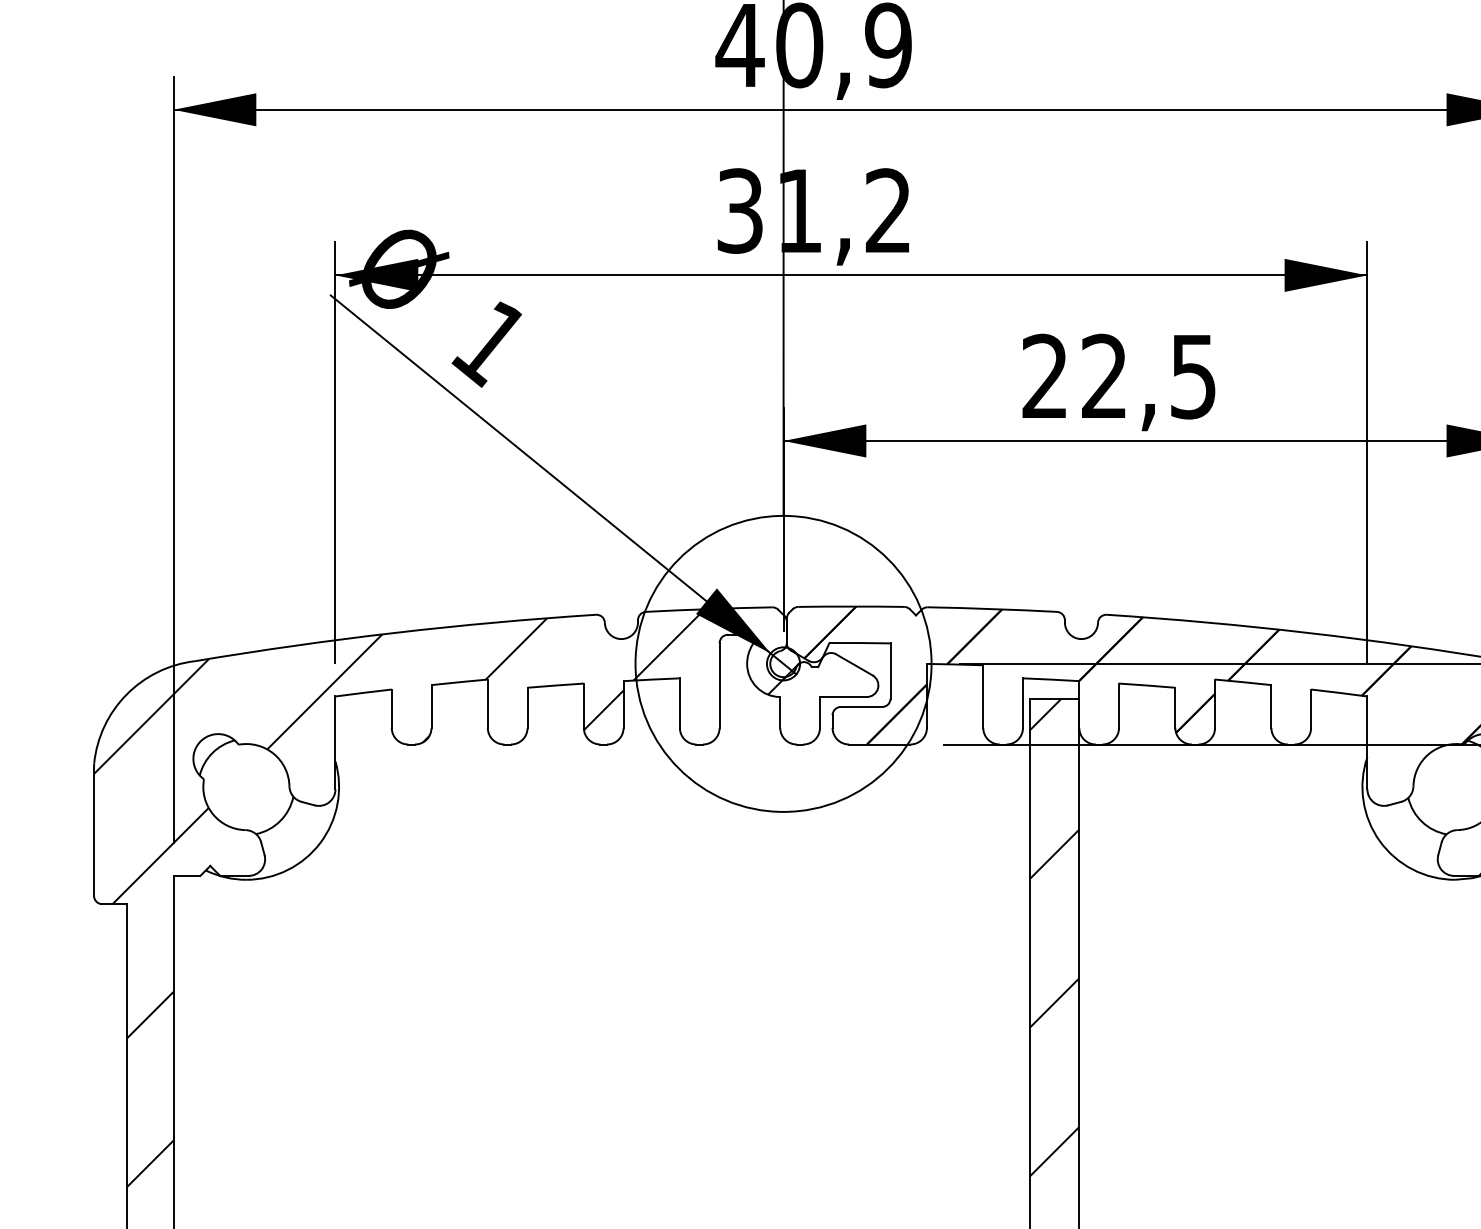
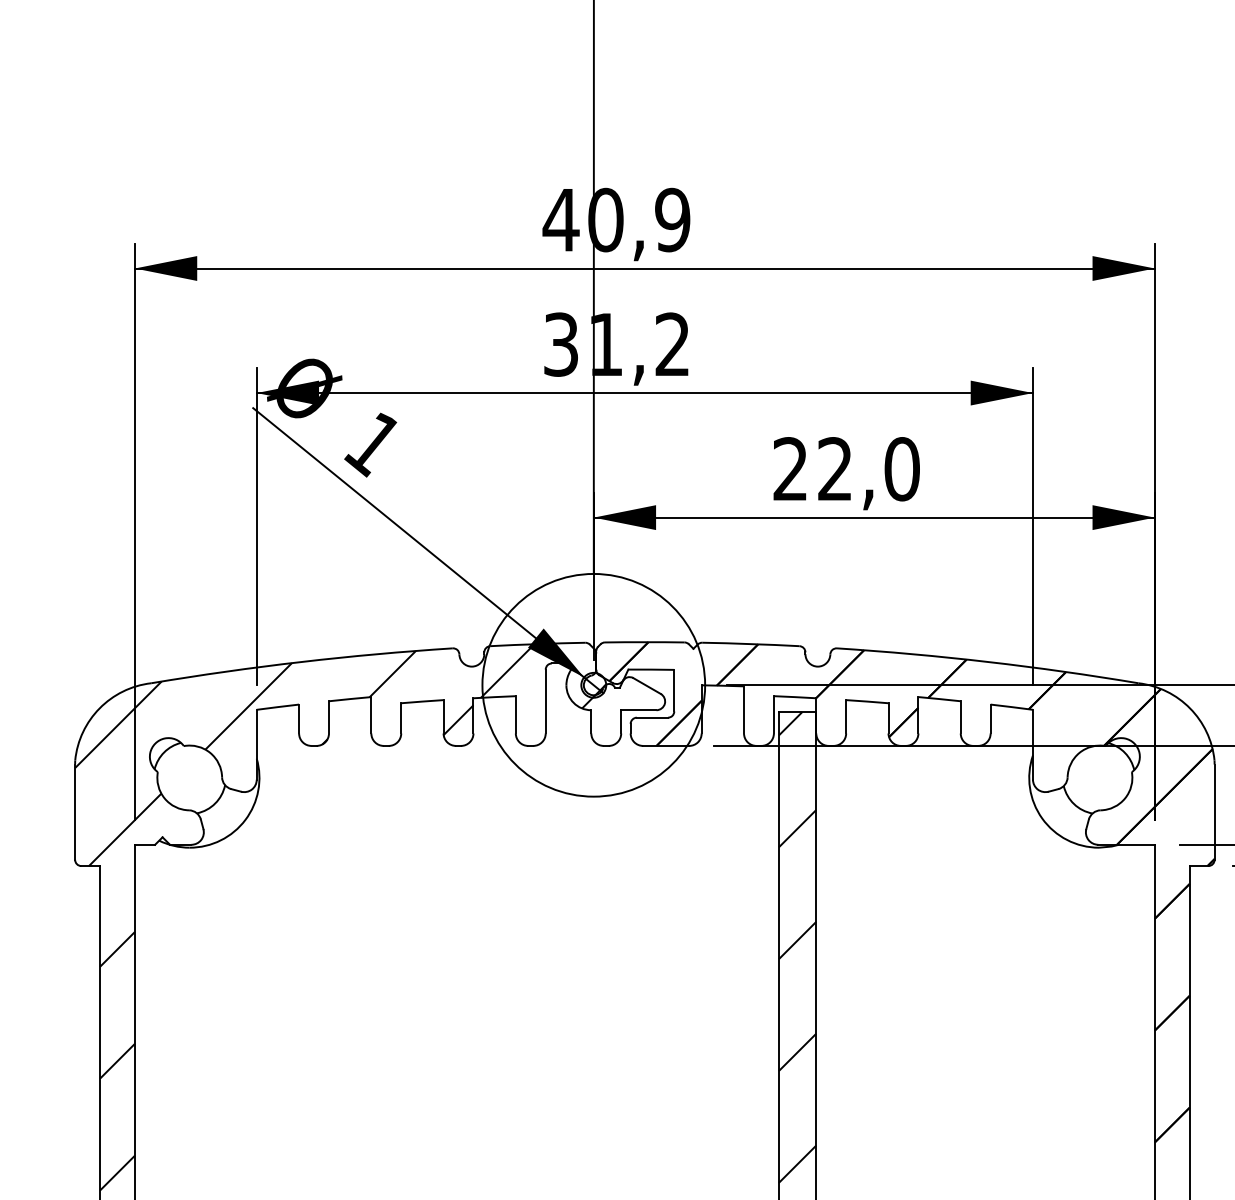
text: (1192, 377) -> (901, 469), 22,5 -> 22,0

